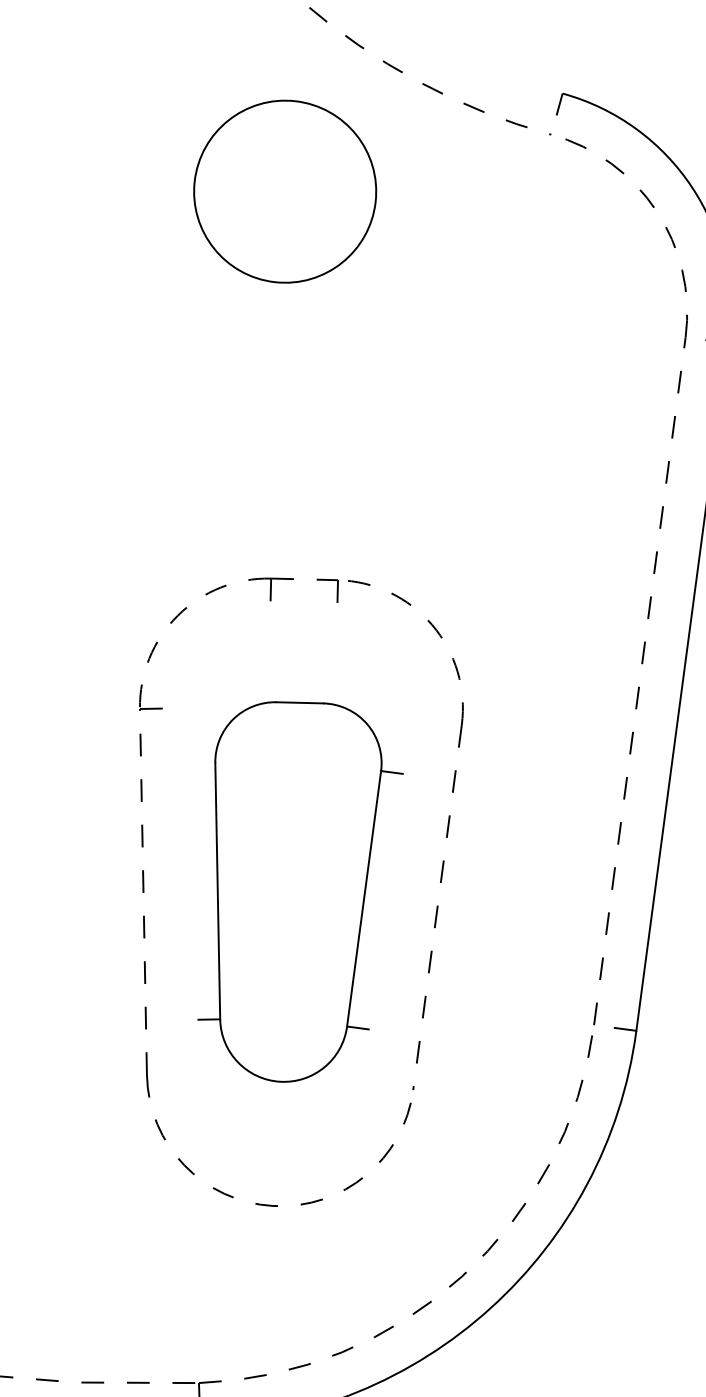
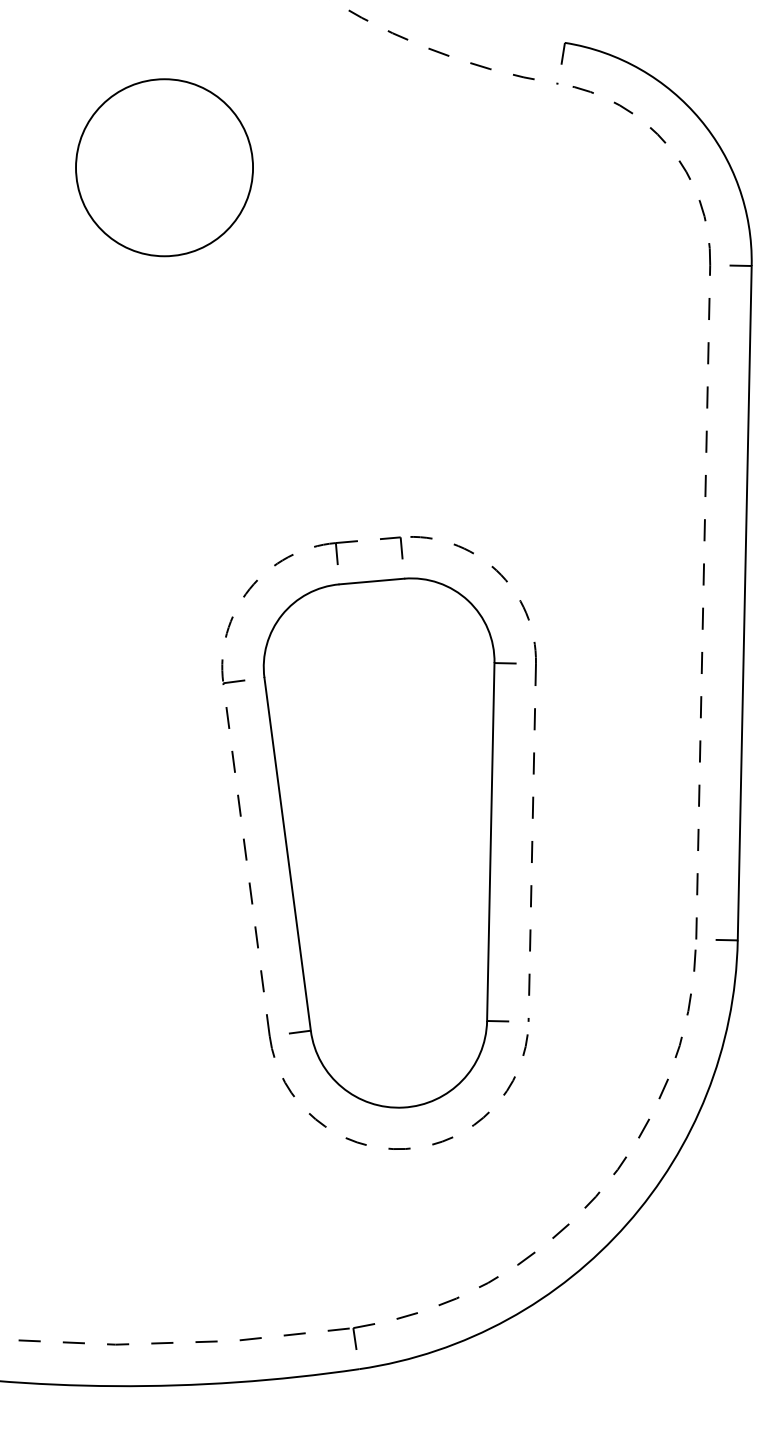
circle: (285, 191) -> (164, 167), moved
part: (291, 890) -> (389, 842), size x1.43

